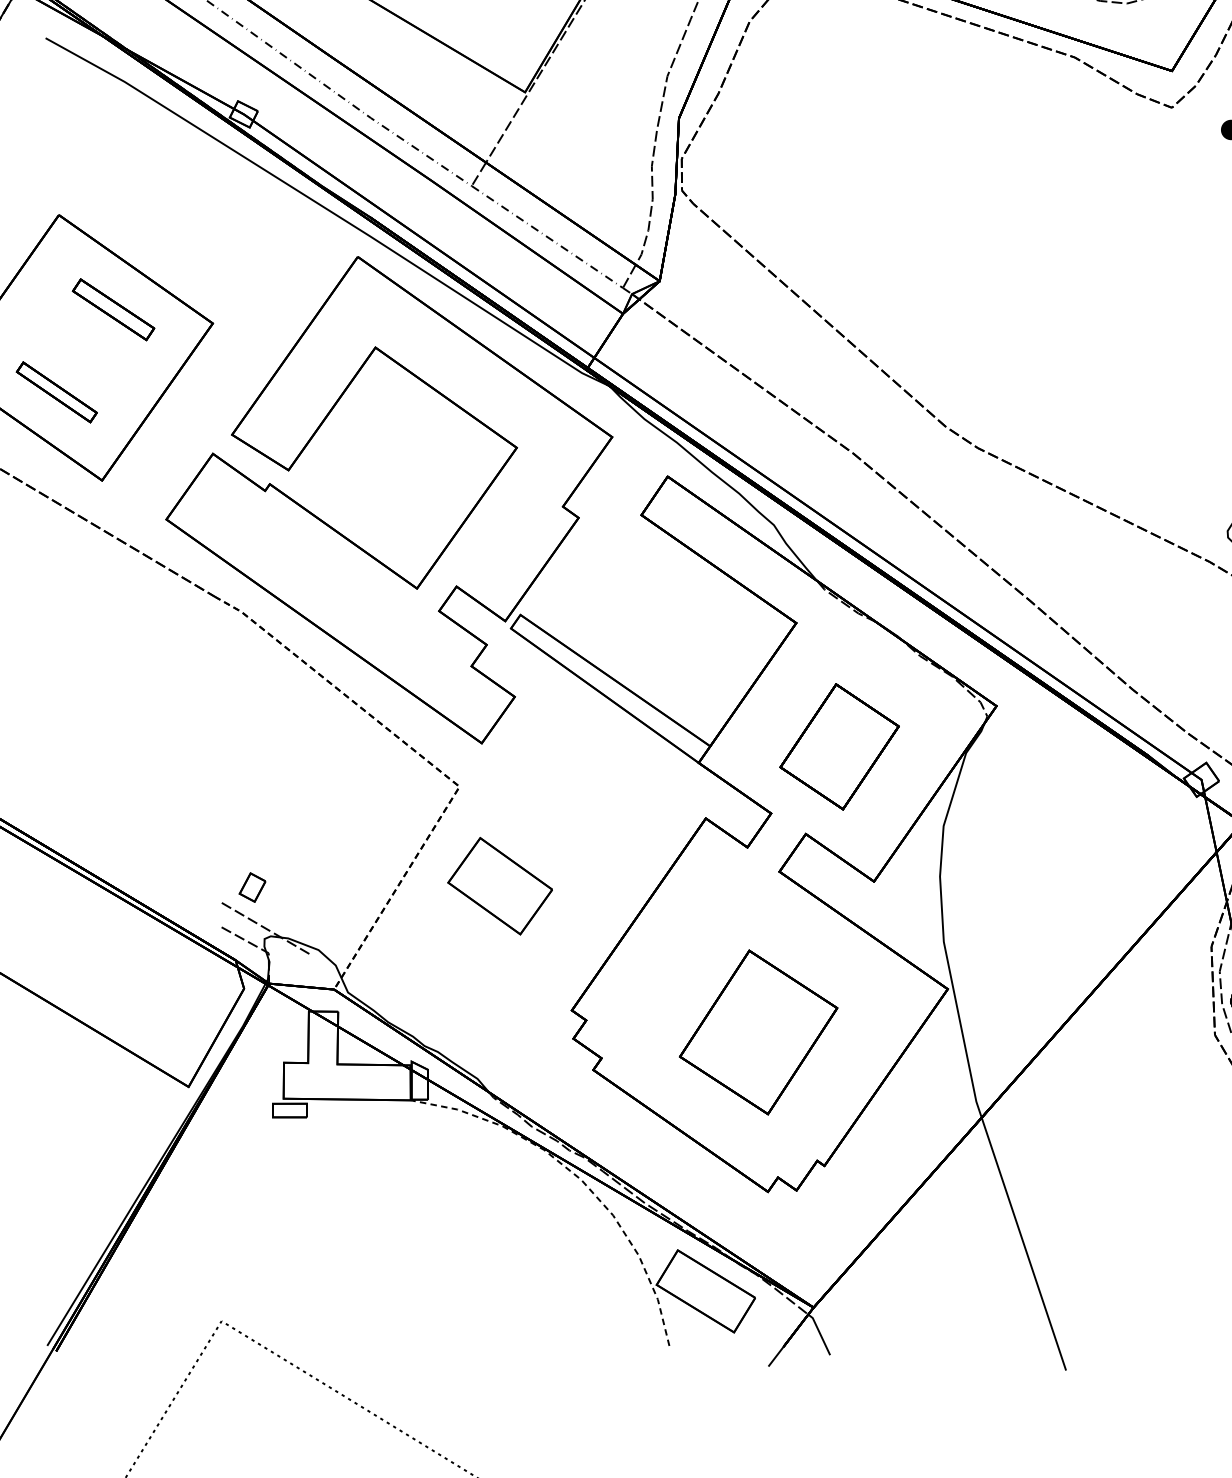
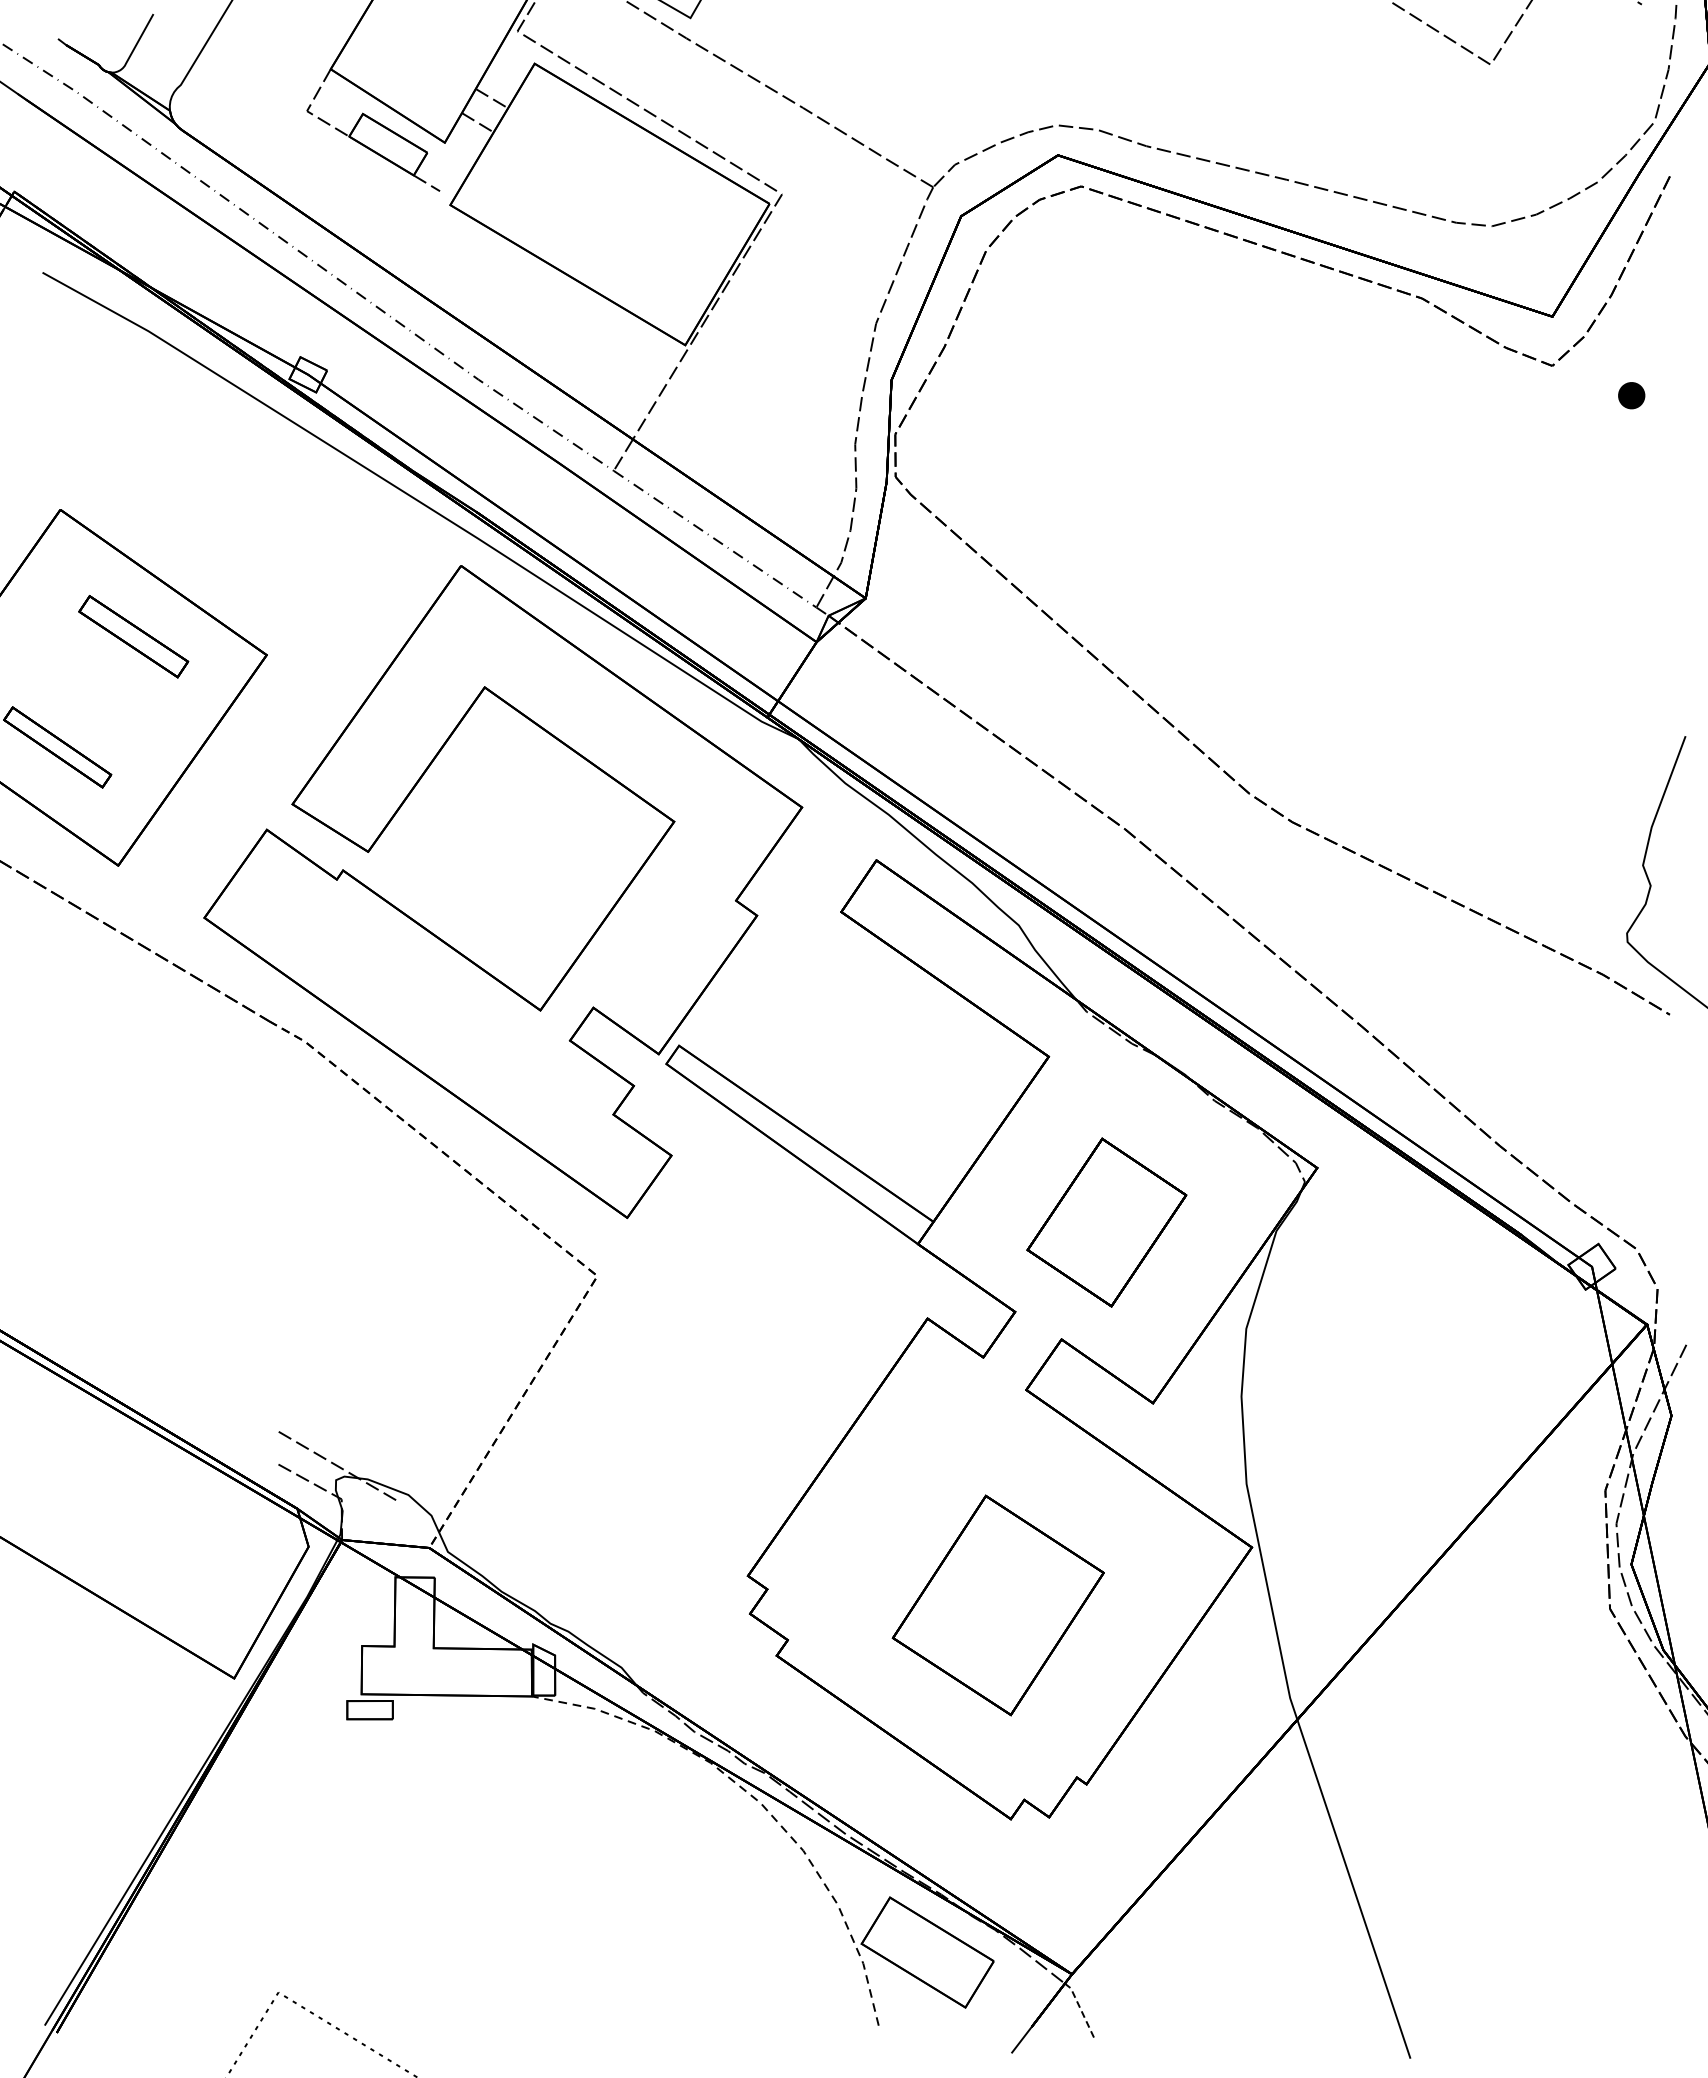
part: (499, 886) -> (651, 1409), removed
part: (252, 887) -> (319, 1411), removed
line: (819, 1333) -> (1080, 2009), solid -> dashed

